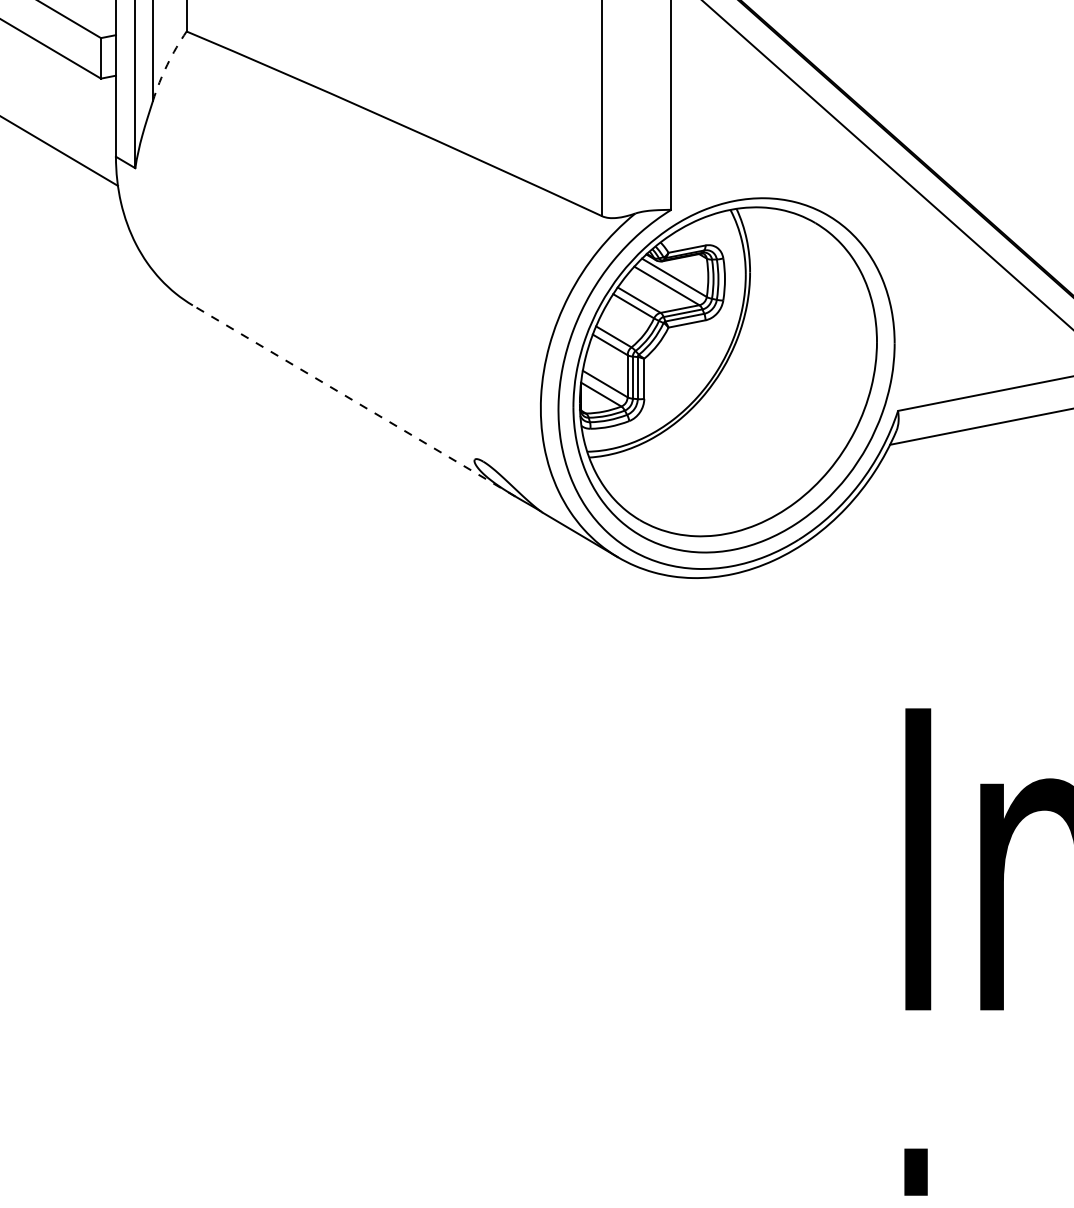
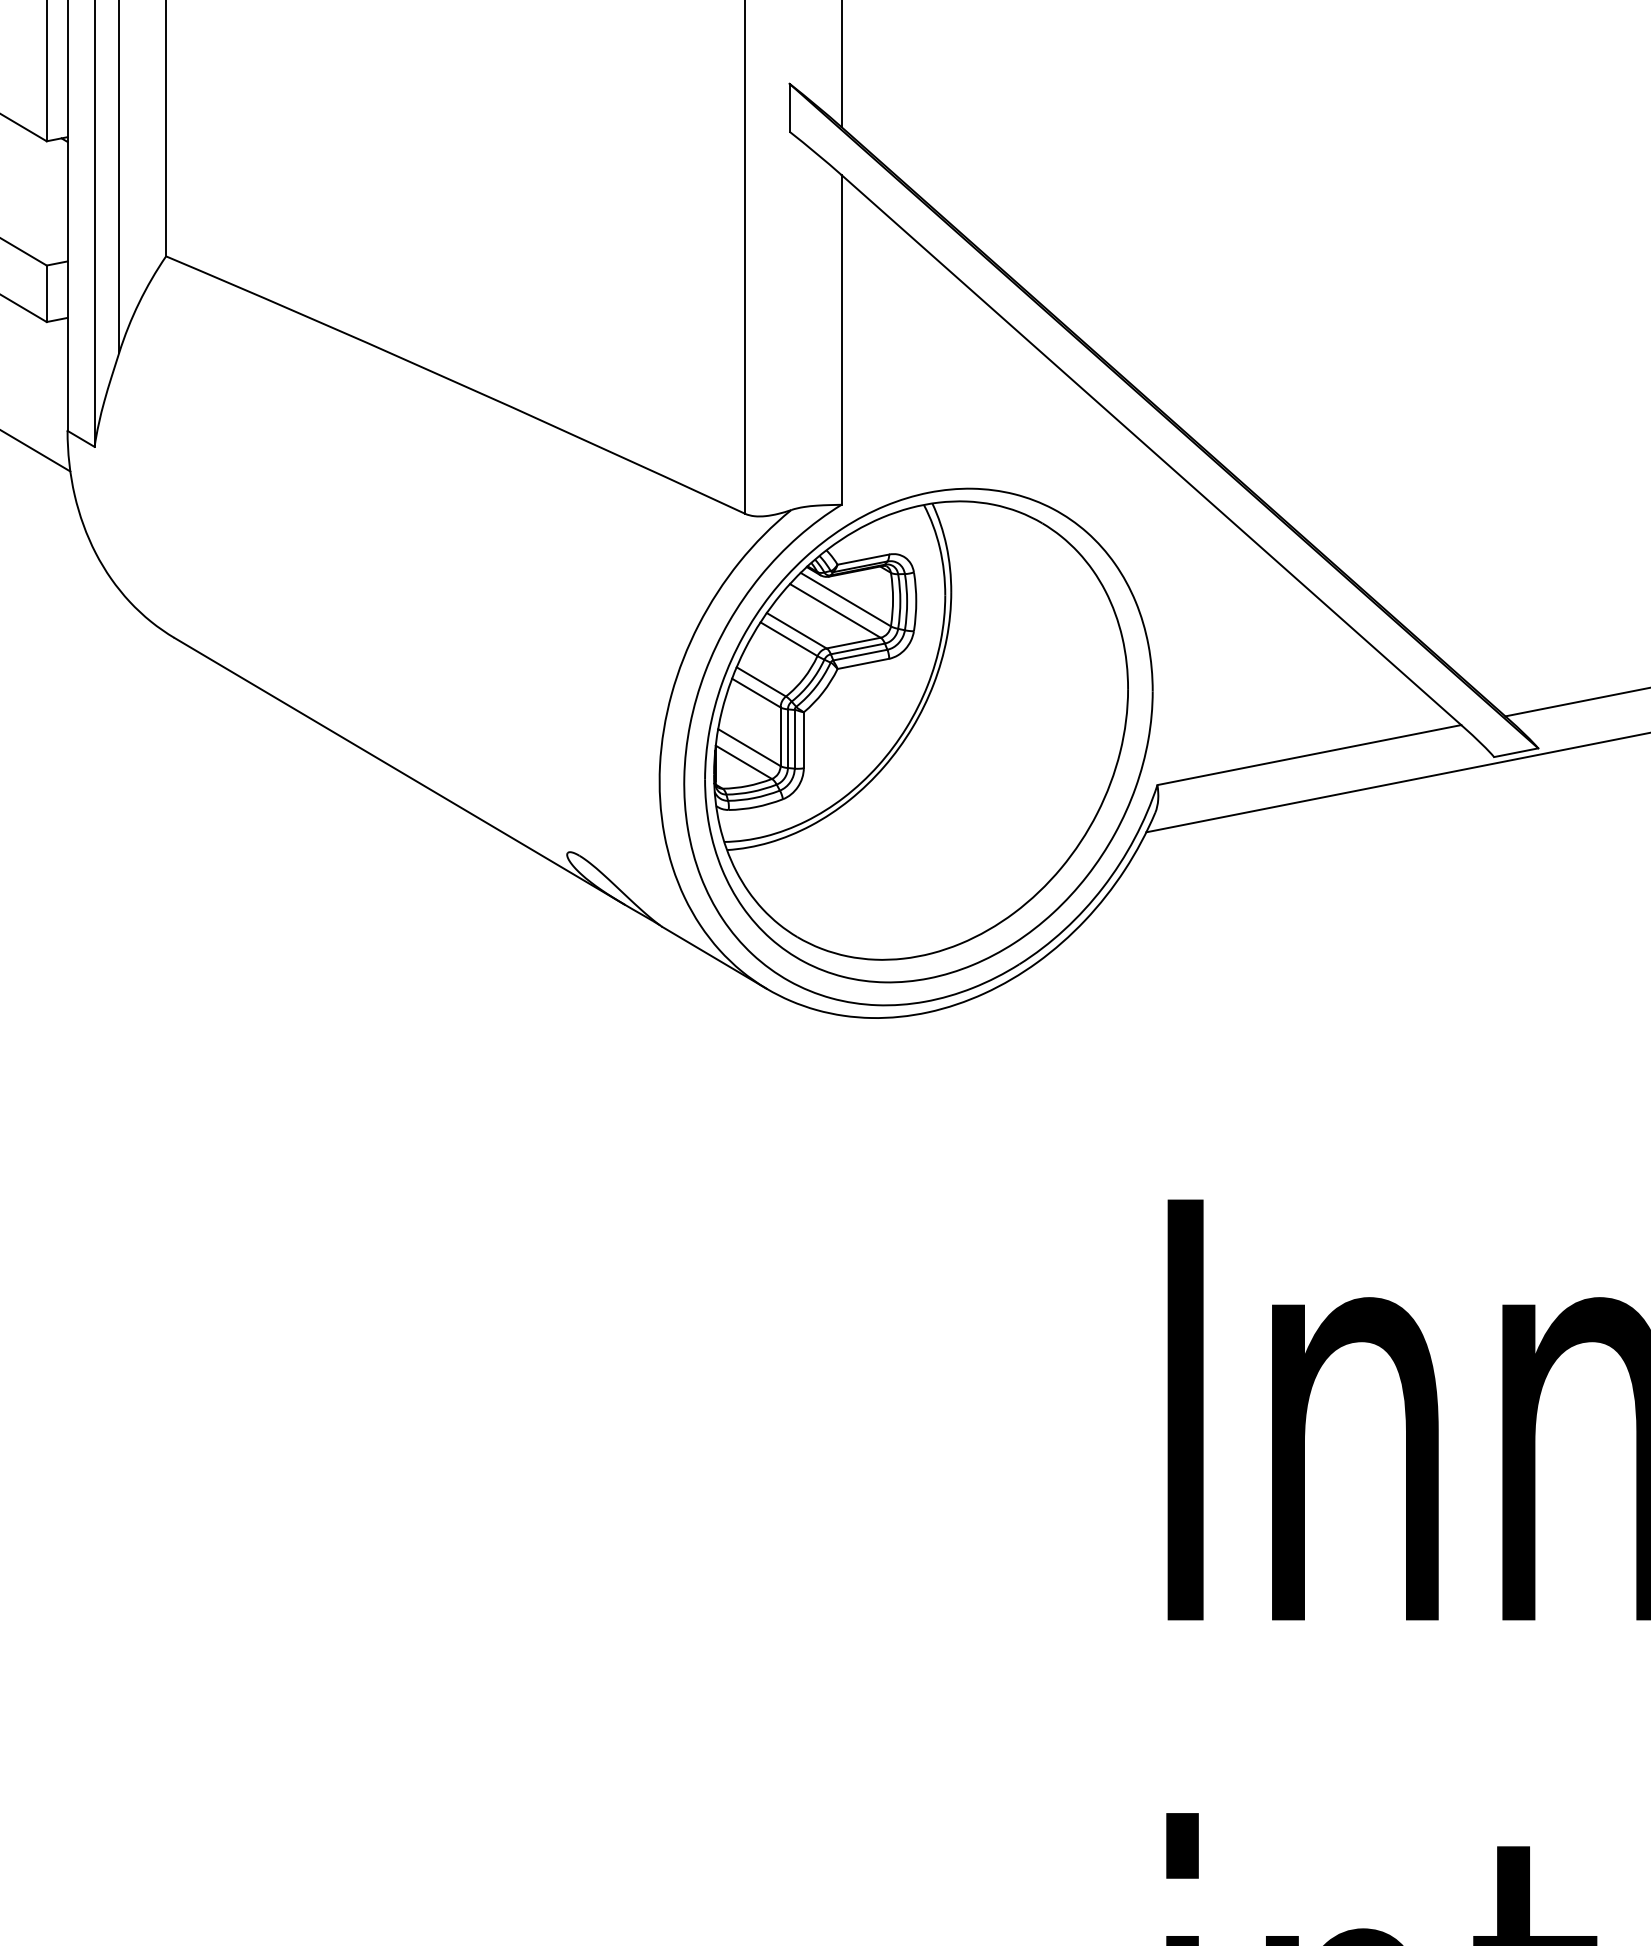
arc: (167, 64) -> (139, 302), dashed -> solid
line: (354, 401) -> (399, 771), dashed -> solid

